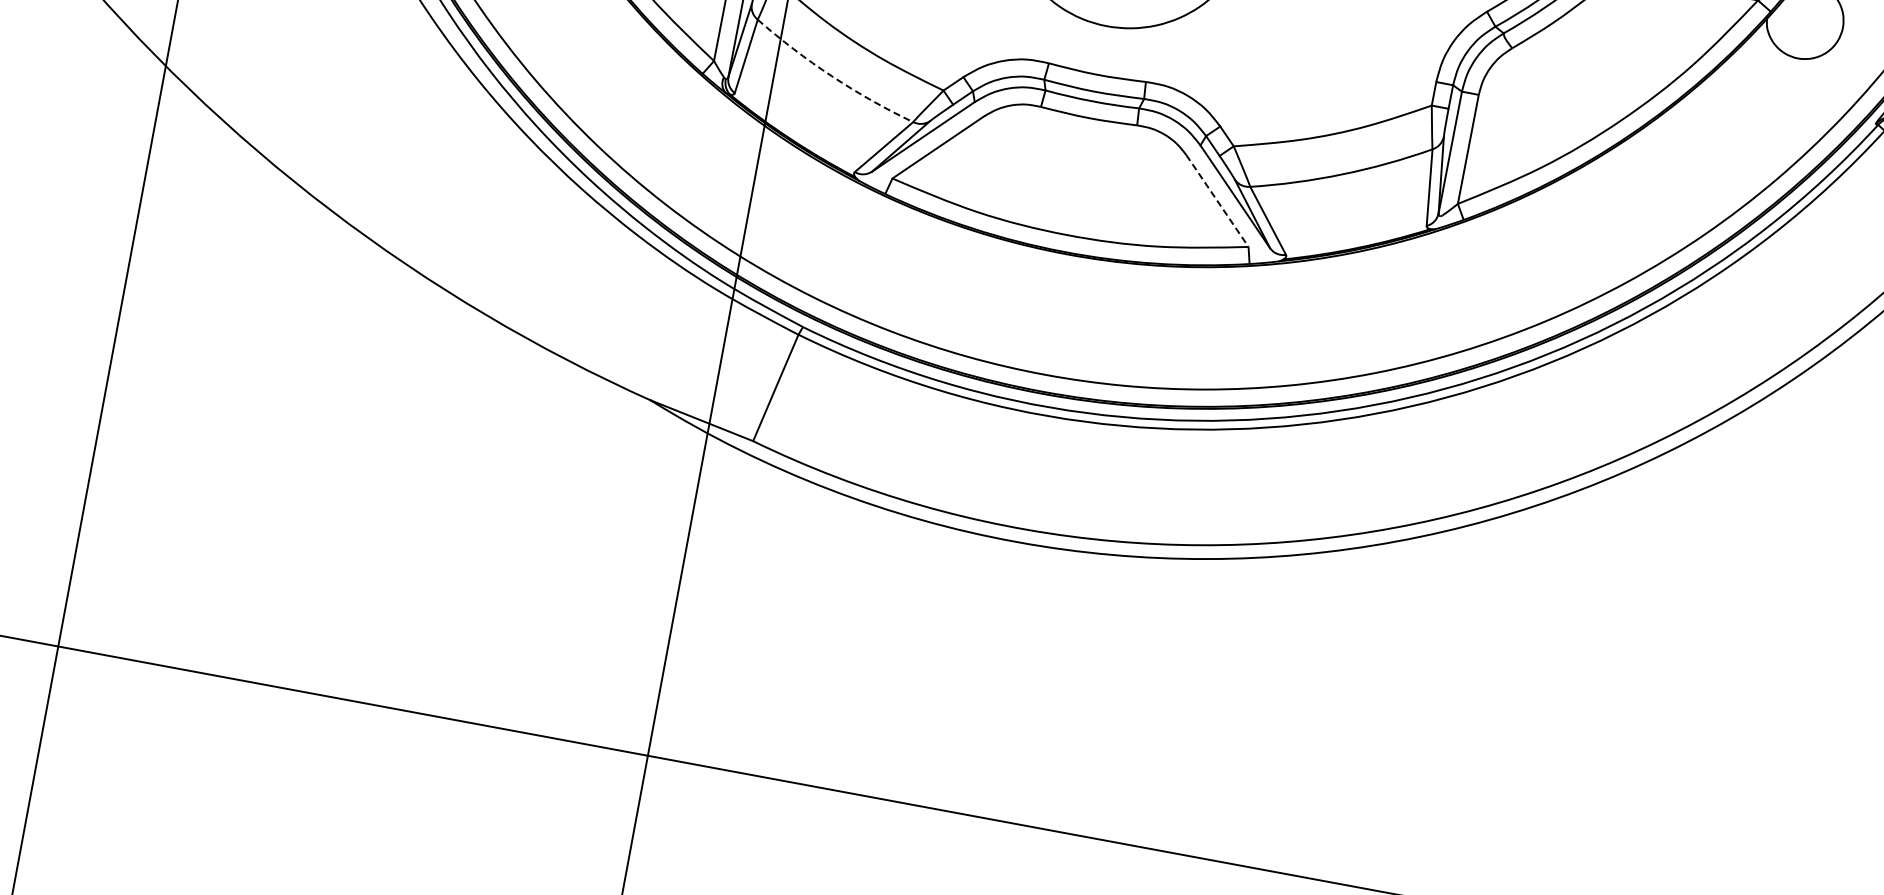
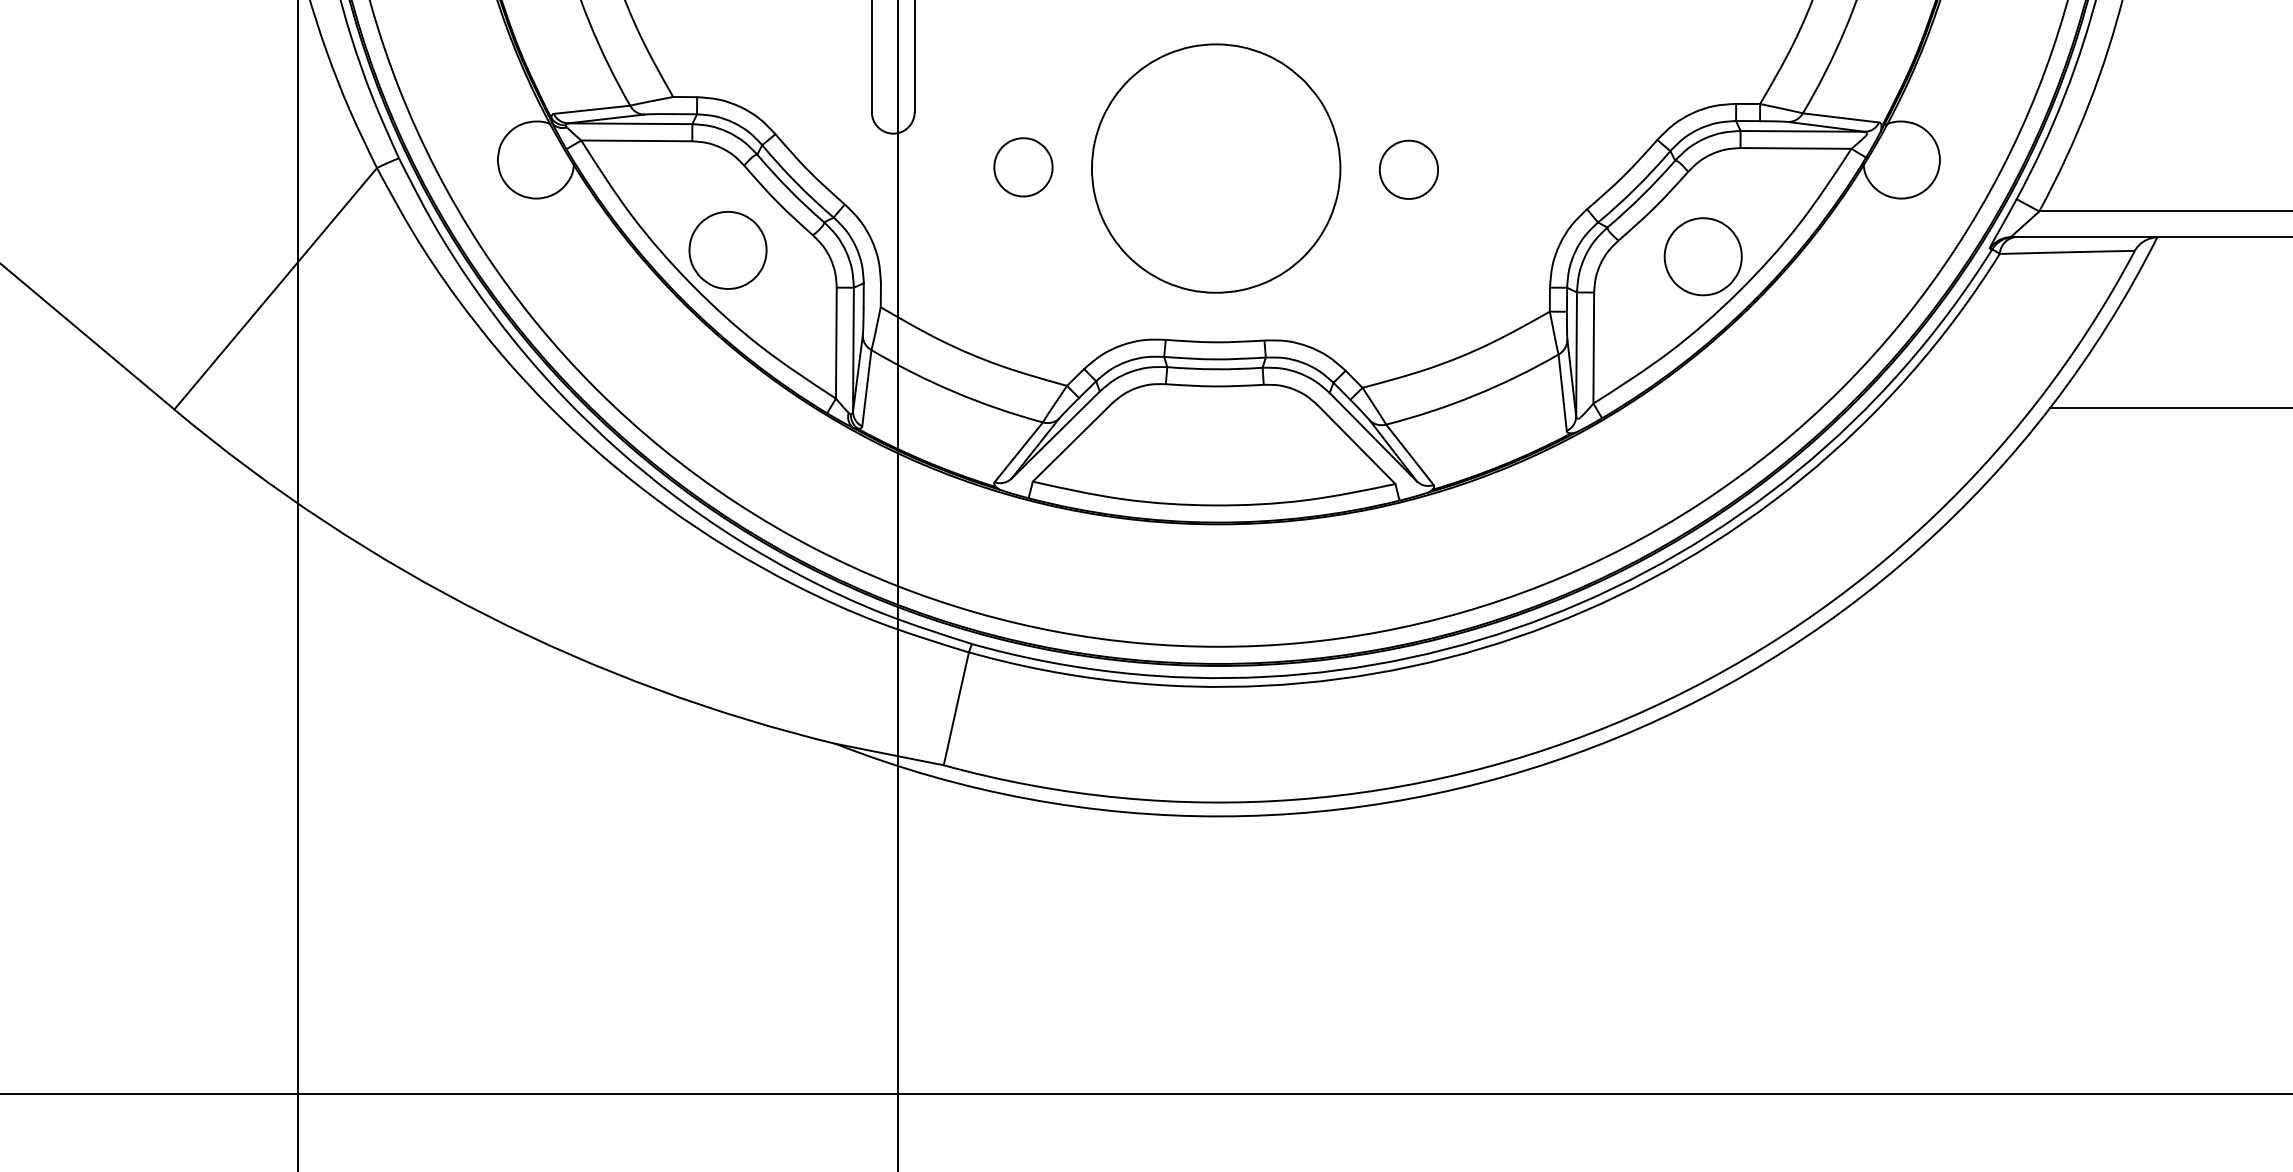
arc: (831, 76) -> (954, 392), dashed -> solid
part: (1591, 79) -> (1702, 256), added
line: (1217, 200) -> (1356, 444), dashed -> solid

